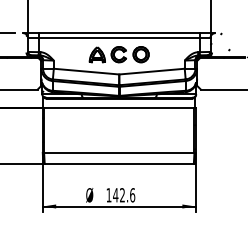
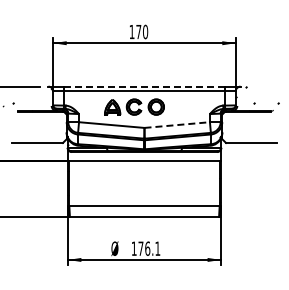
line: (119, 33) -> (144, 86), solid -> dashed
part: (119, 54) -> (134, 106), moved
line: (152, 72) -> (177, 125), solid -> dashed
text: (124, 195) -> (149, 248), 142.6 -> 176.1

